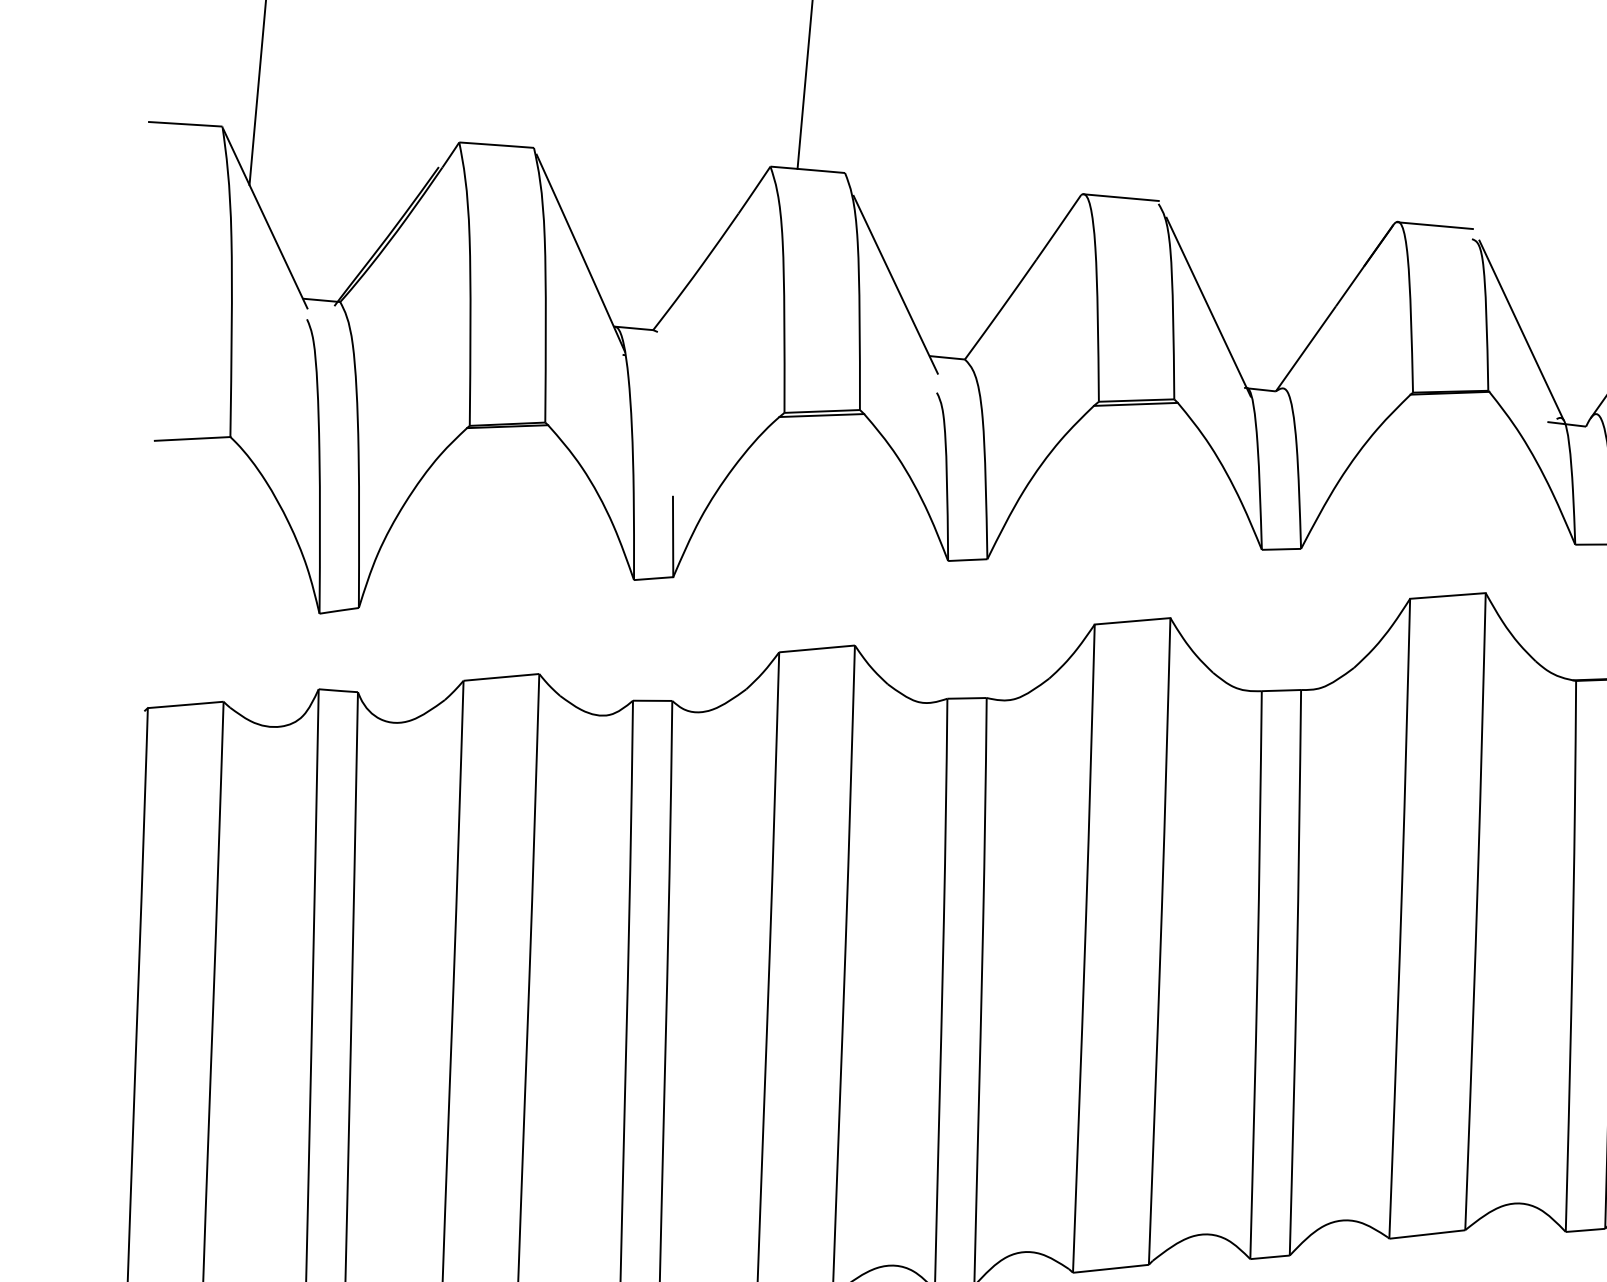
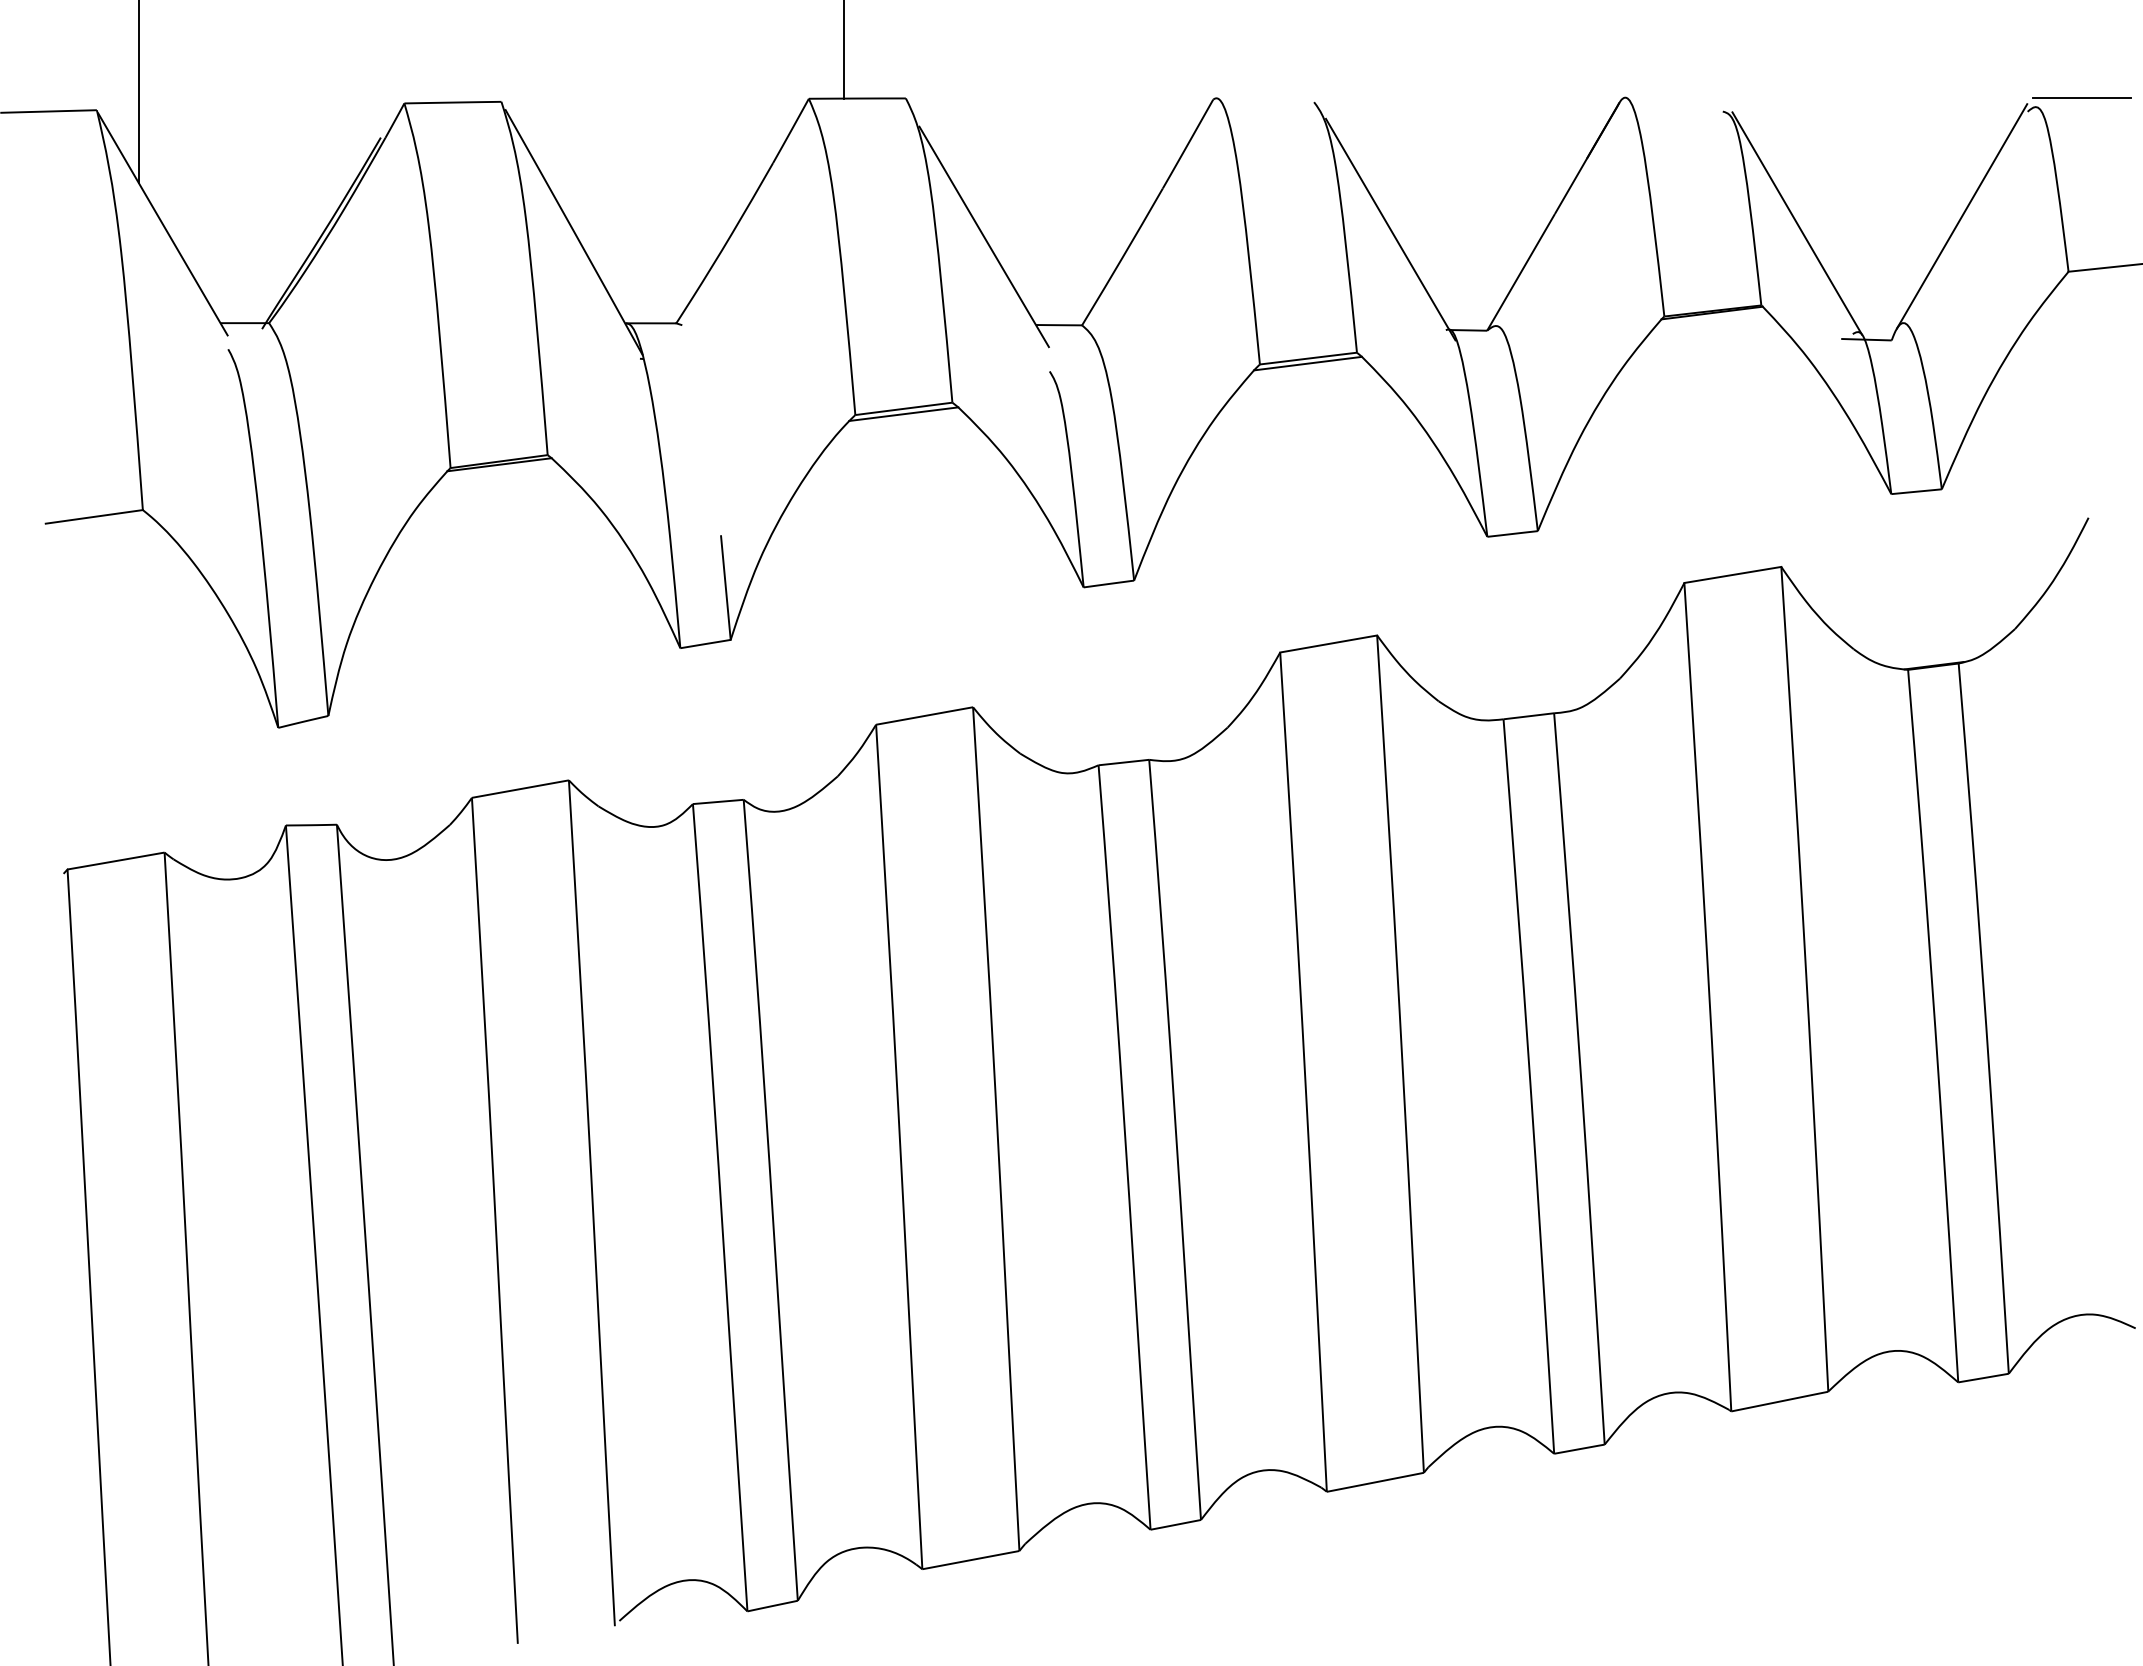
line: (1121, 197) -> (1265, 98), removed
line: (1434, 225) -> (1673, 98), removed

